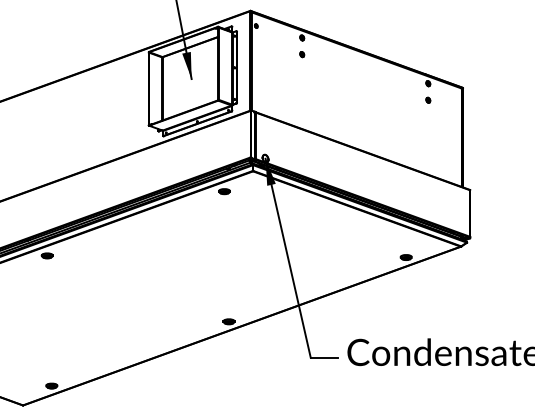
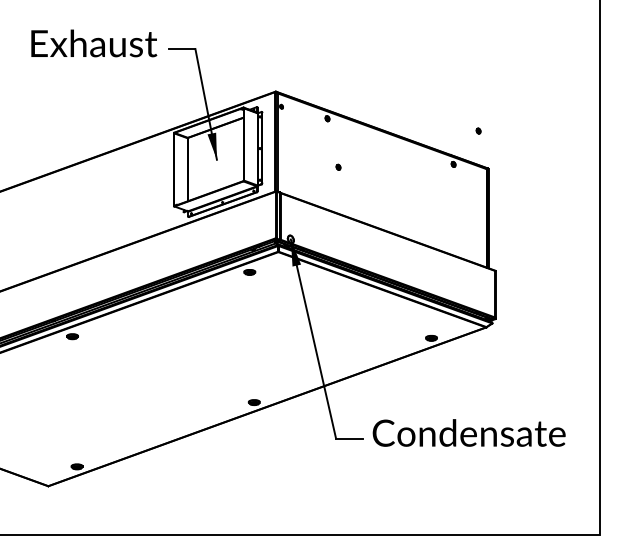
part: (302, 53) -> (338, 166), moved
part: (428, 99) -> (478, 130), moved

